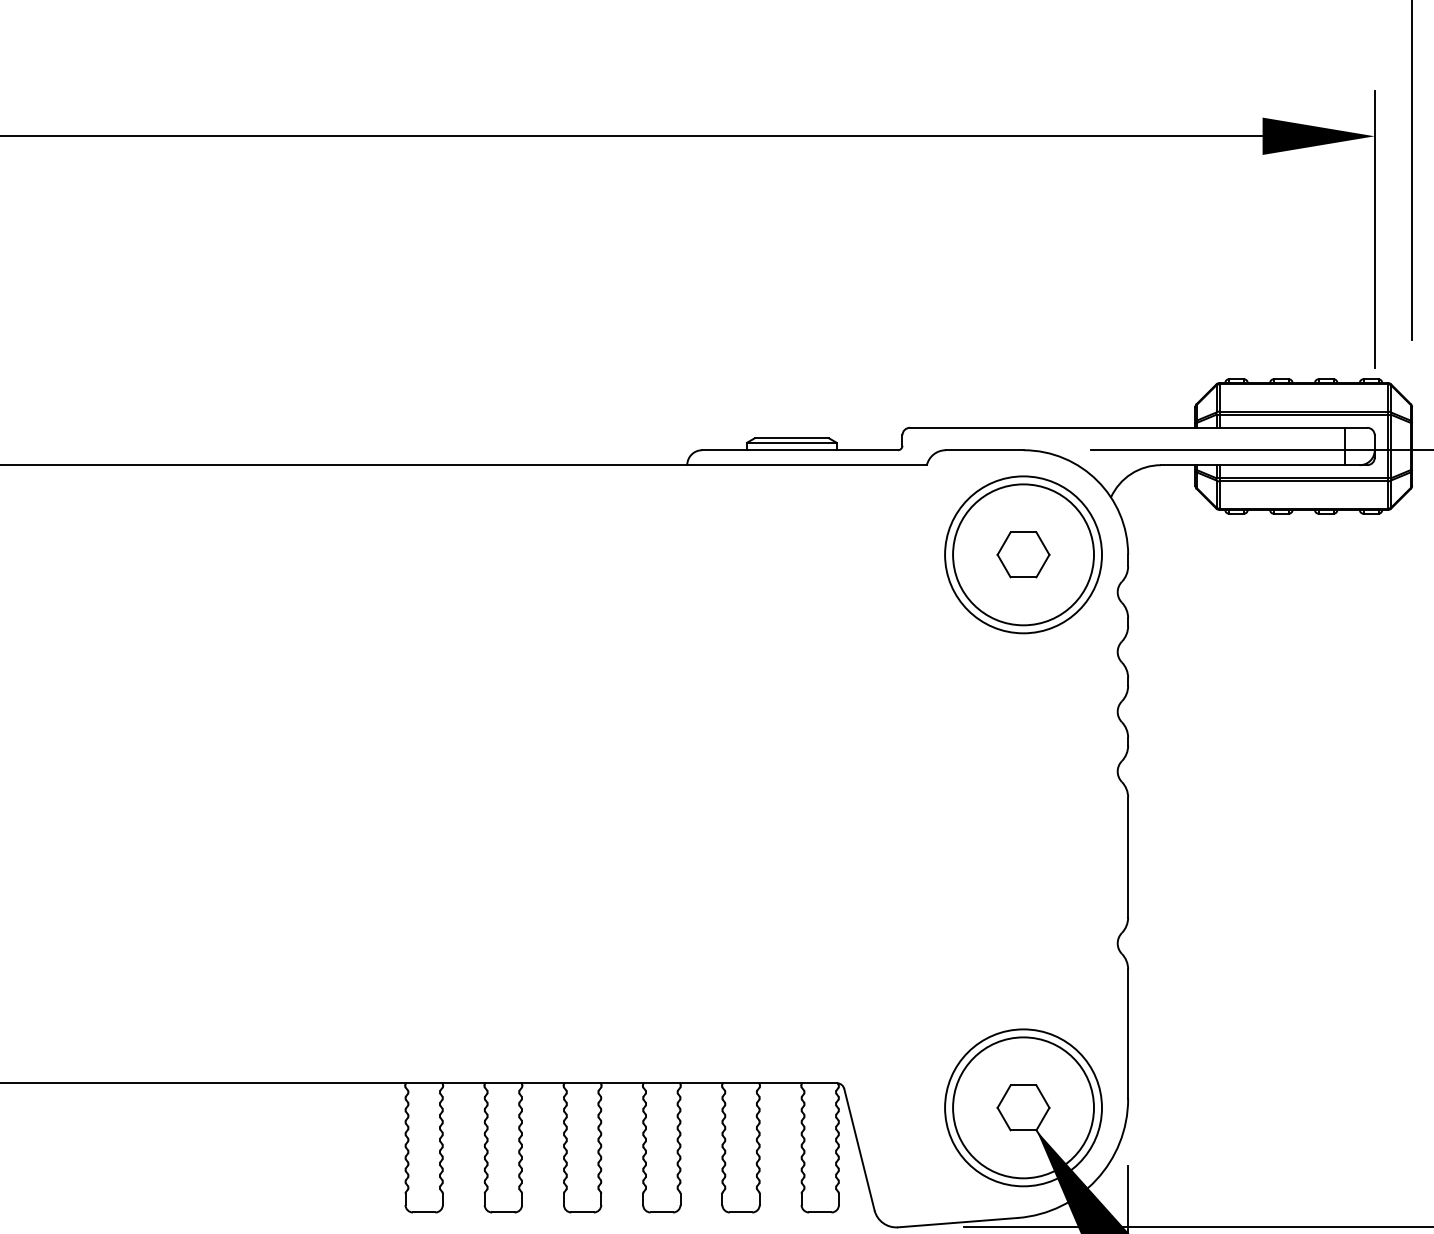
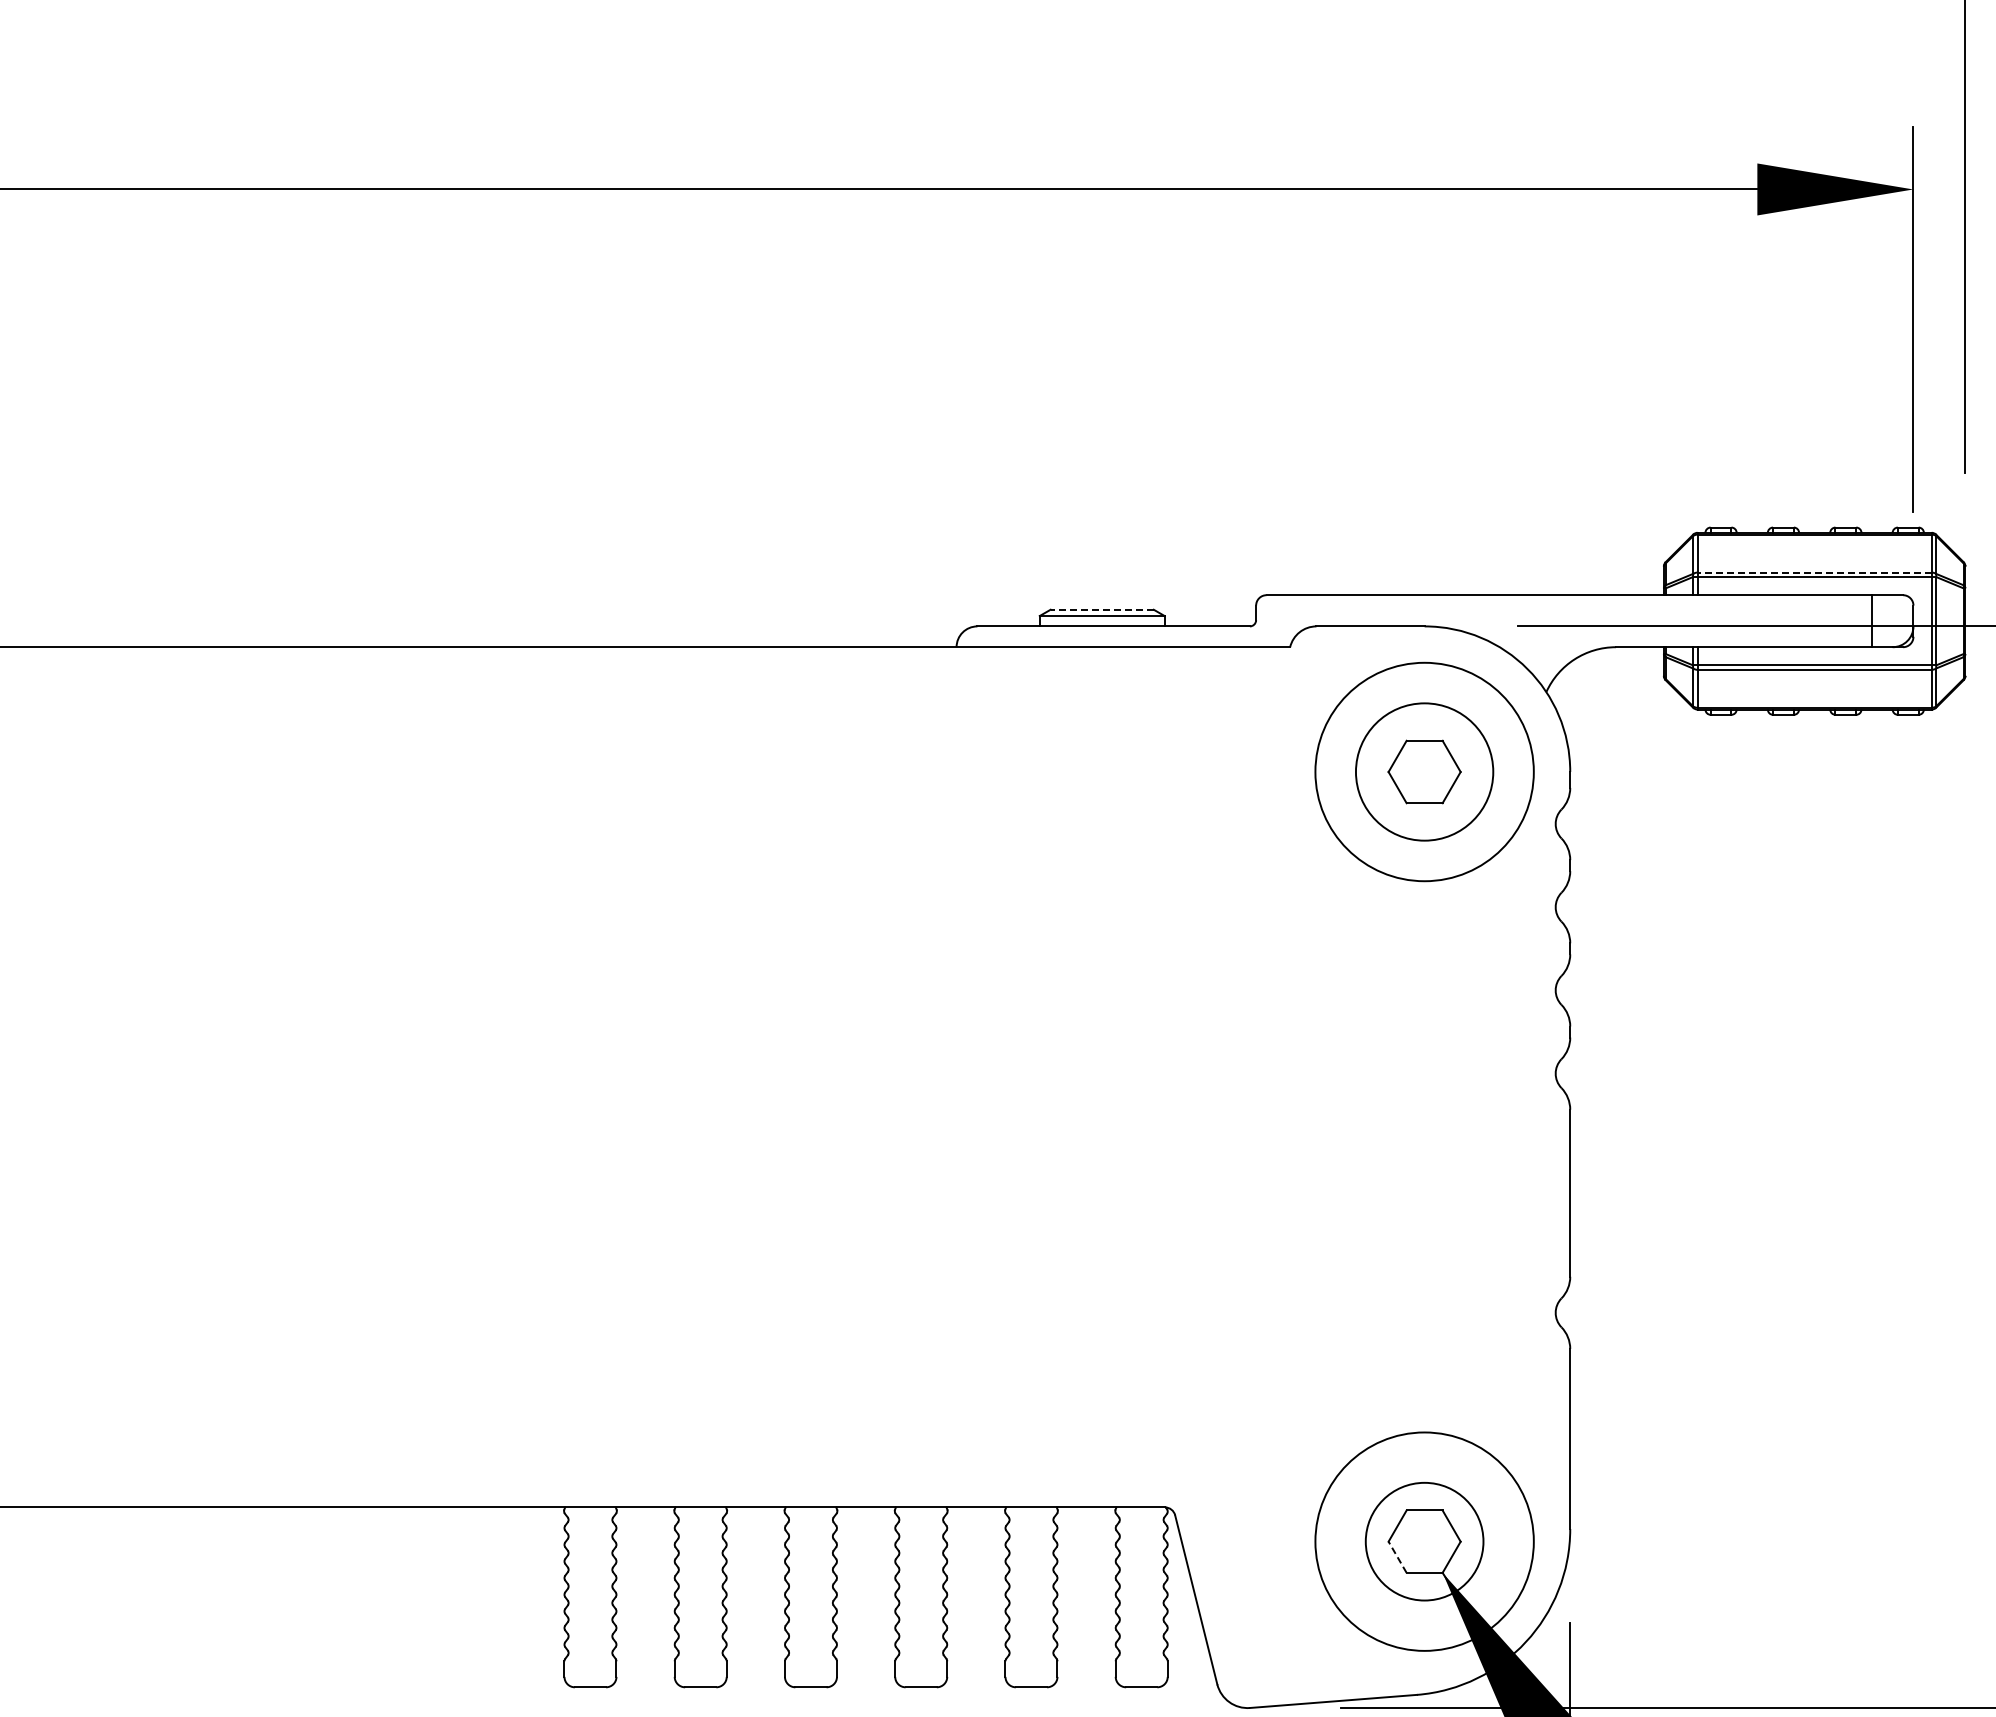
line: (1303, 411) -> (1814, 572), solid -> dashed
line: (792, 438) -> (1102, 609), solid -> dashed
circle: (1023, 554) -> (1424, 771), size x0.7
circle: (1023, 1107) -> (1424, 1541), size x0.6
line: (1004, 1118) -> (1397, 1556), solid -> dashed

